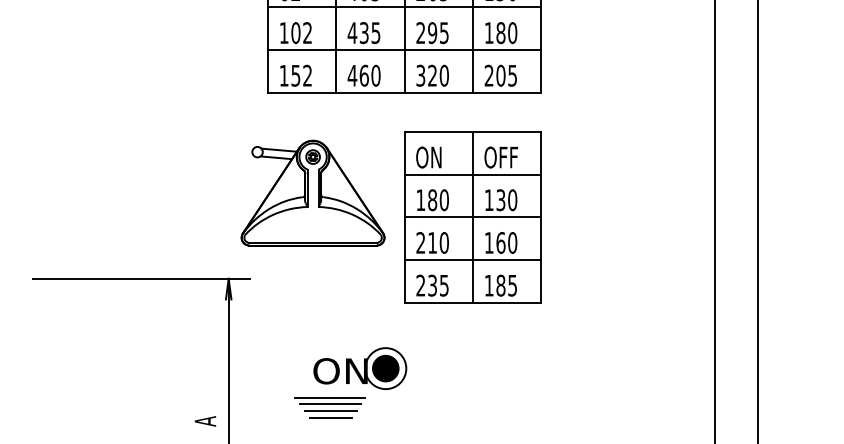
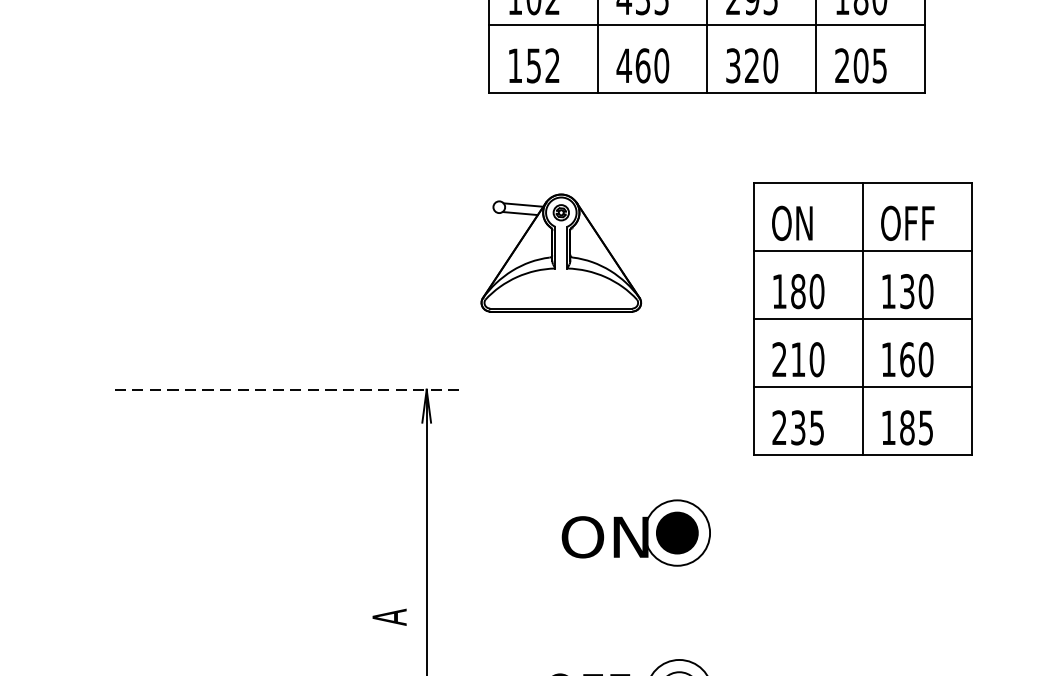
part: (312, 192) -> (560, 252), size x0.7
part: (472, 217) -> (861, 319), moved
line: (142, 278) -> (289, 389), solid -> dashed
line: (330, 397) -> (589, 579), removed
line: (330, 404) -> (589, 590), removed
line: (330, 411) -> (589, 601), removed
line: (331, 418) -> (590, 612), removed

